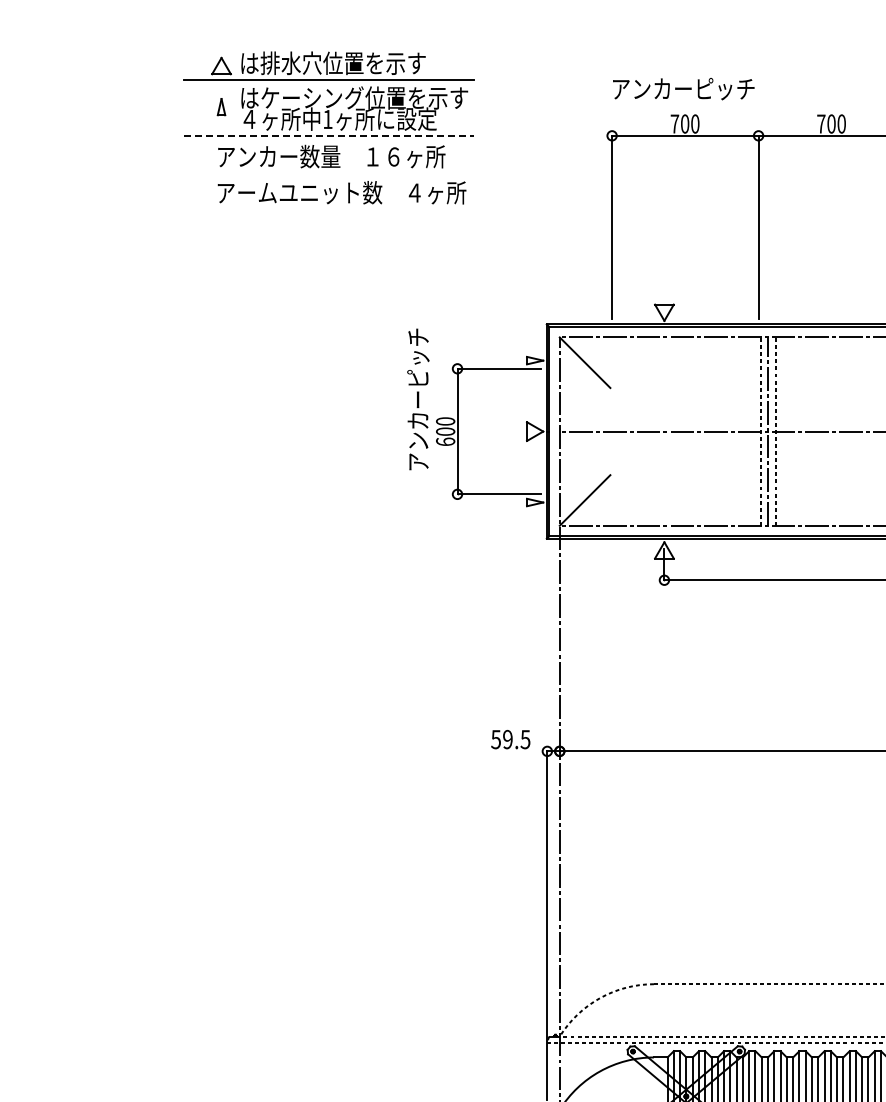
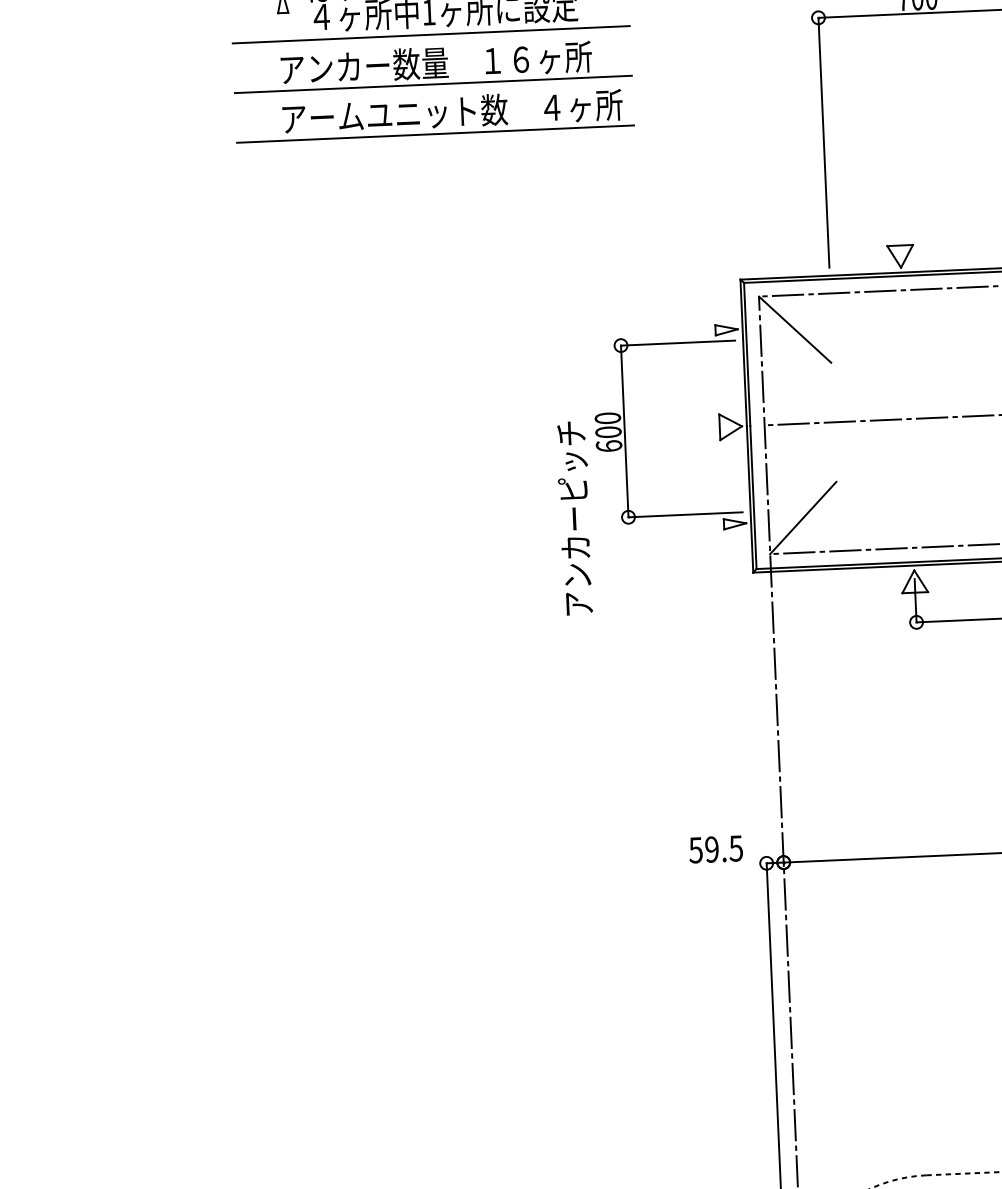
line: (329, 135) -> (432, 34), dashed -> solid
line: (328, 172) -> (432, 84), added
line: (328, 208) -> (435, 134), added
text: (418, 399) -> (575, 518), moved

